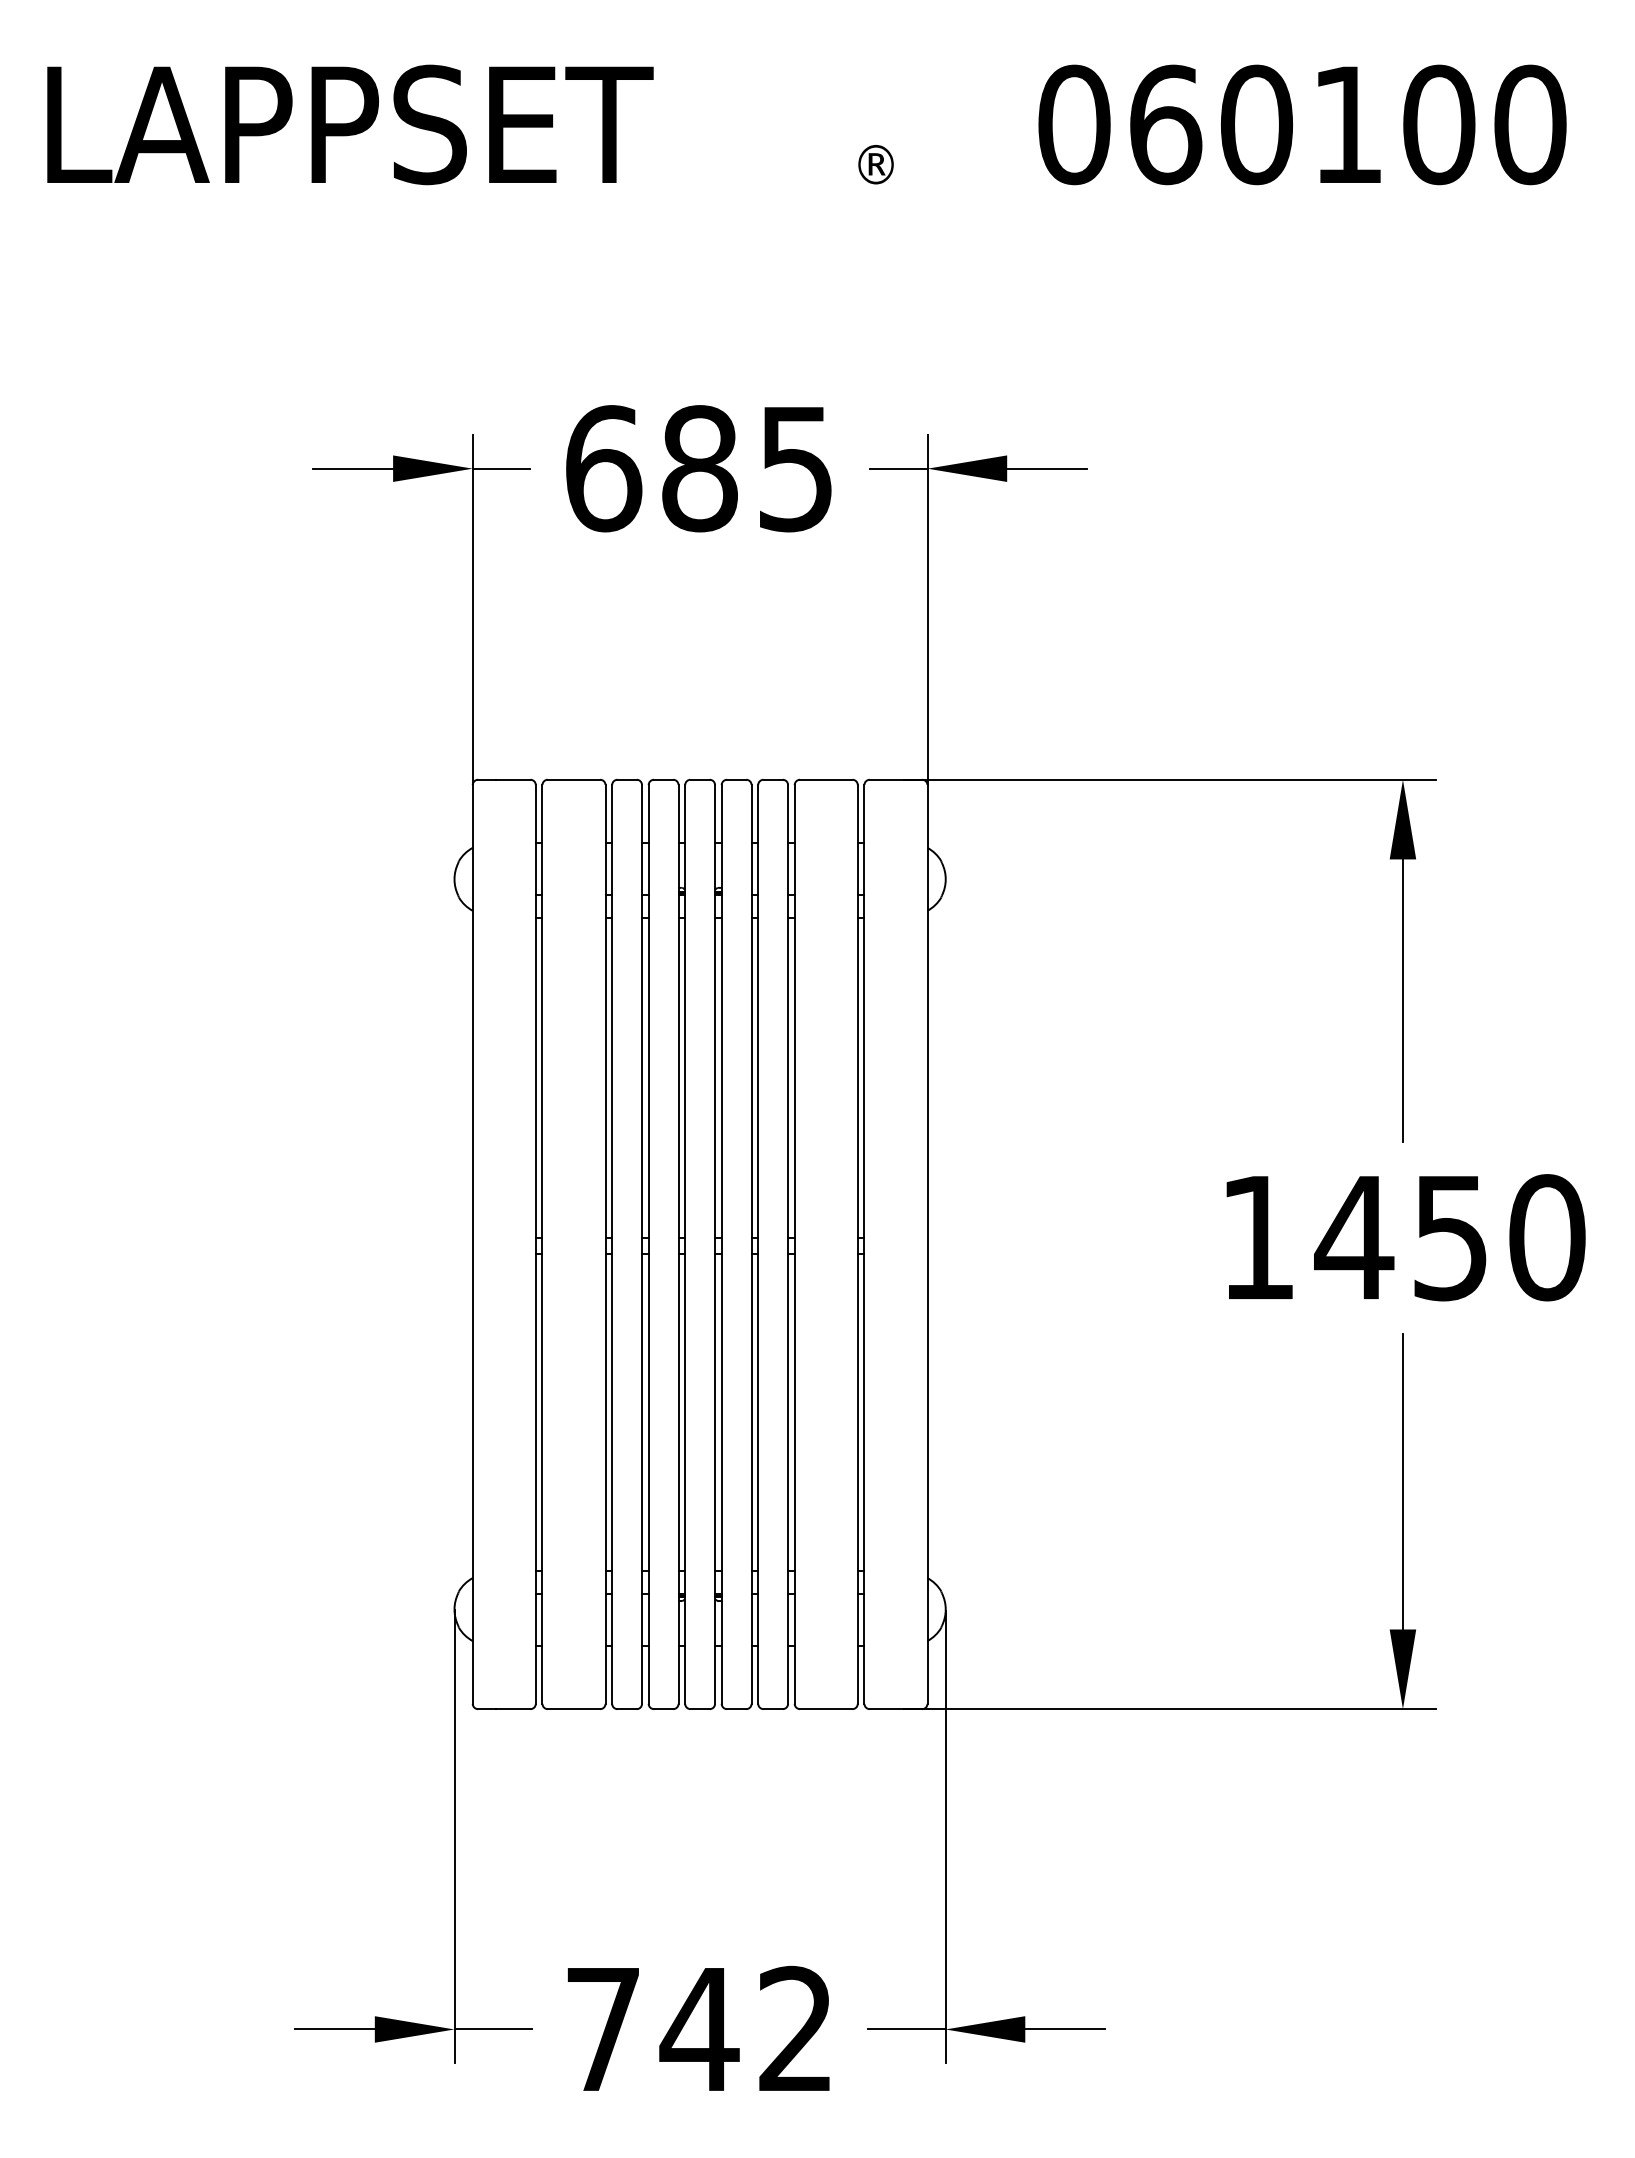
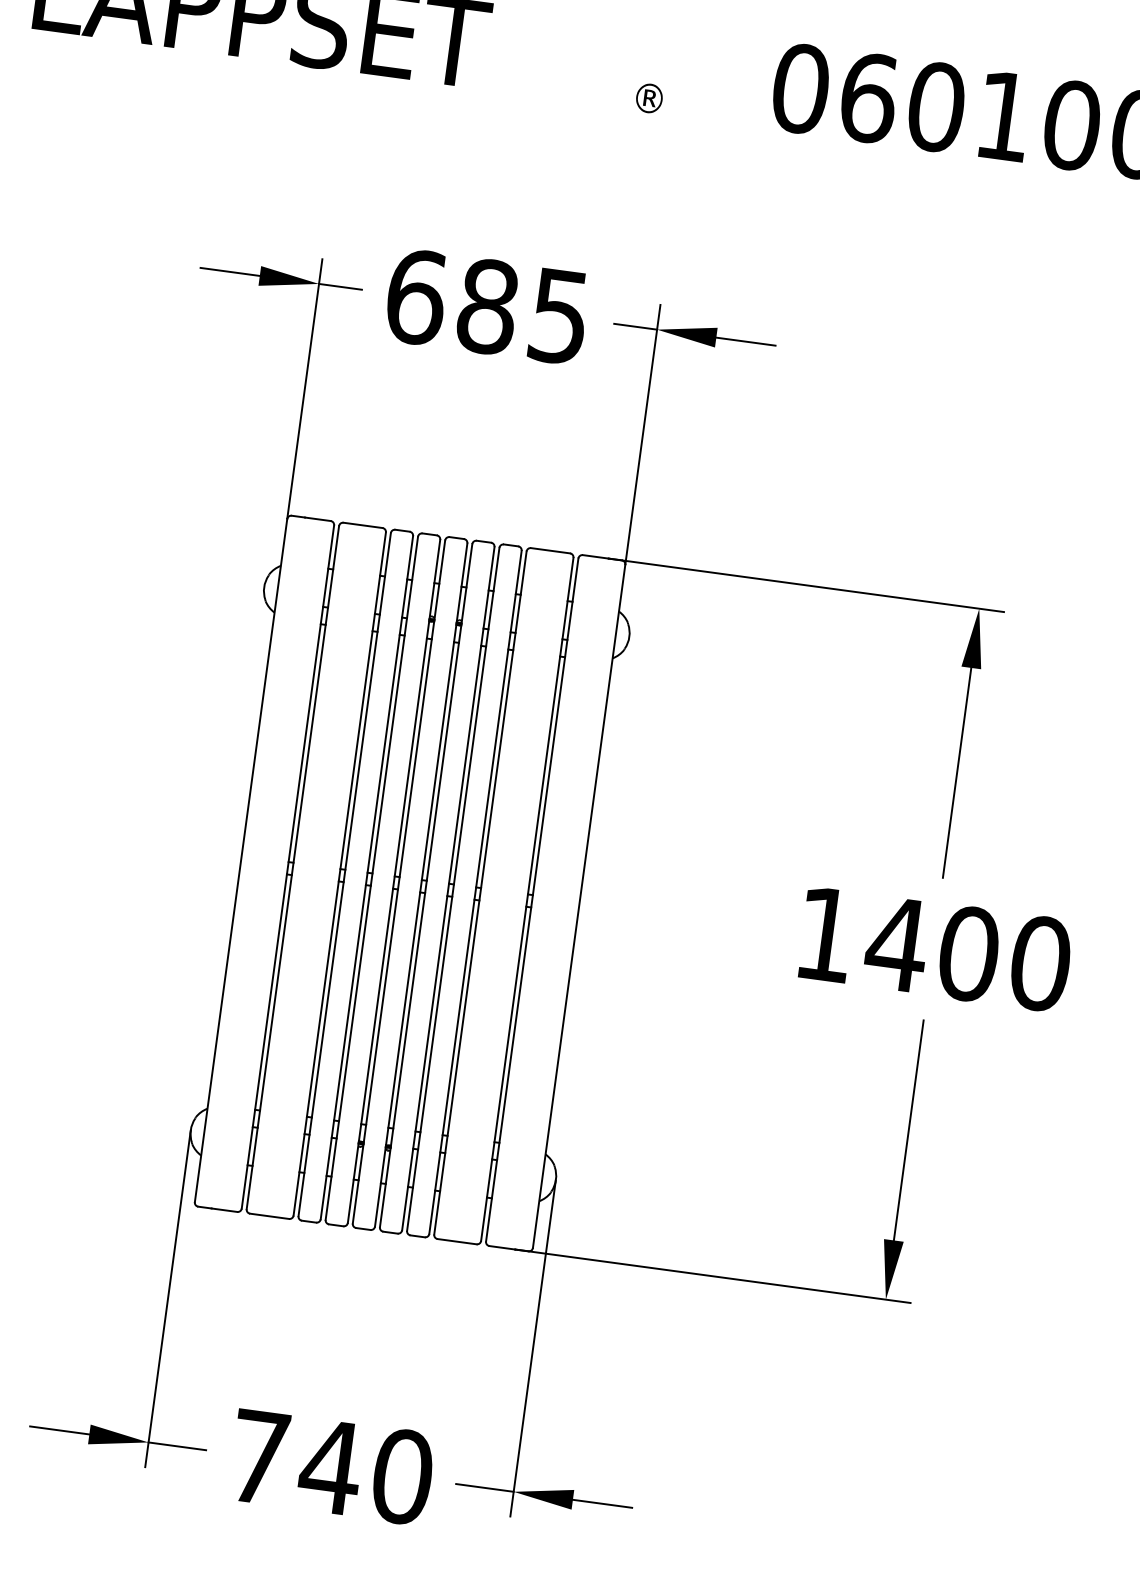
text: (1451, 1237) -> (969, 953), 1450 -> 1400
text: (796, 2029) -> (402, 1476), 742 -> 740

